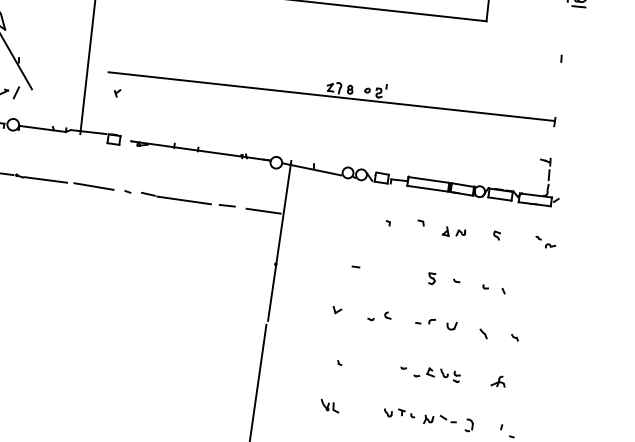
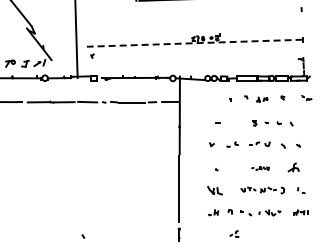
line: (330, 97) -> (194, 43), solid -> dashed
part: (494, 290) -> (285, 124), size x1.4
part: (430, 373) -> (260, 168), size x0.6
part: (498, 381) -> (293, 167), size x1.6
part: (329, 405) -> (214, 190), size x1.6

